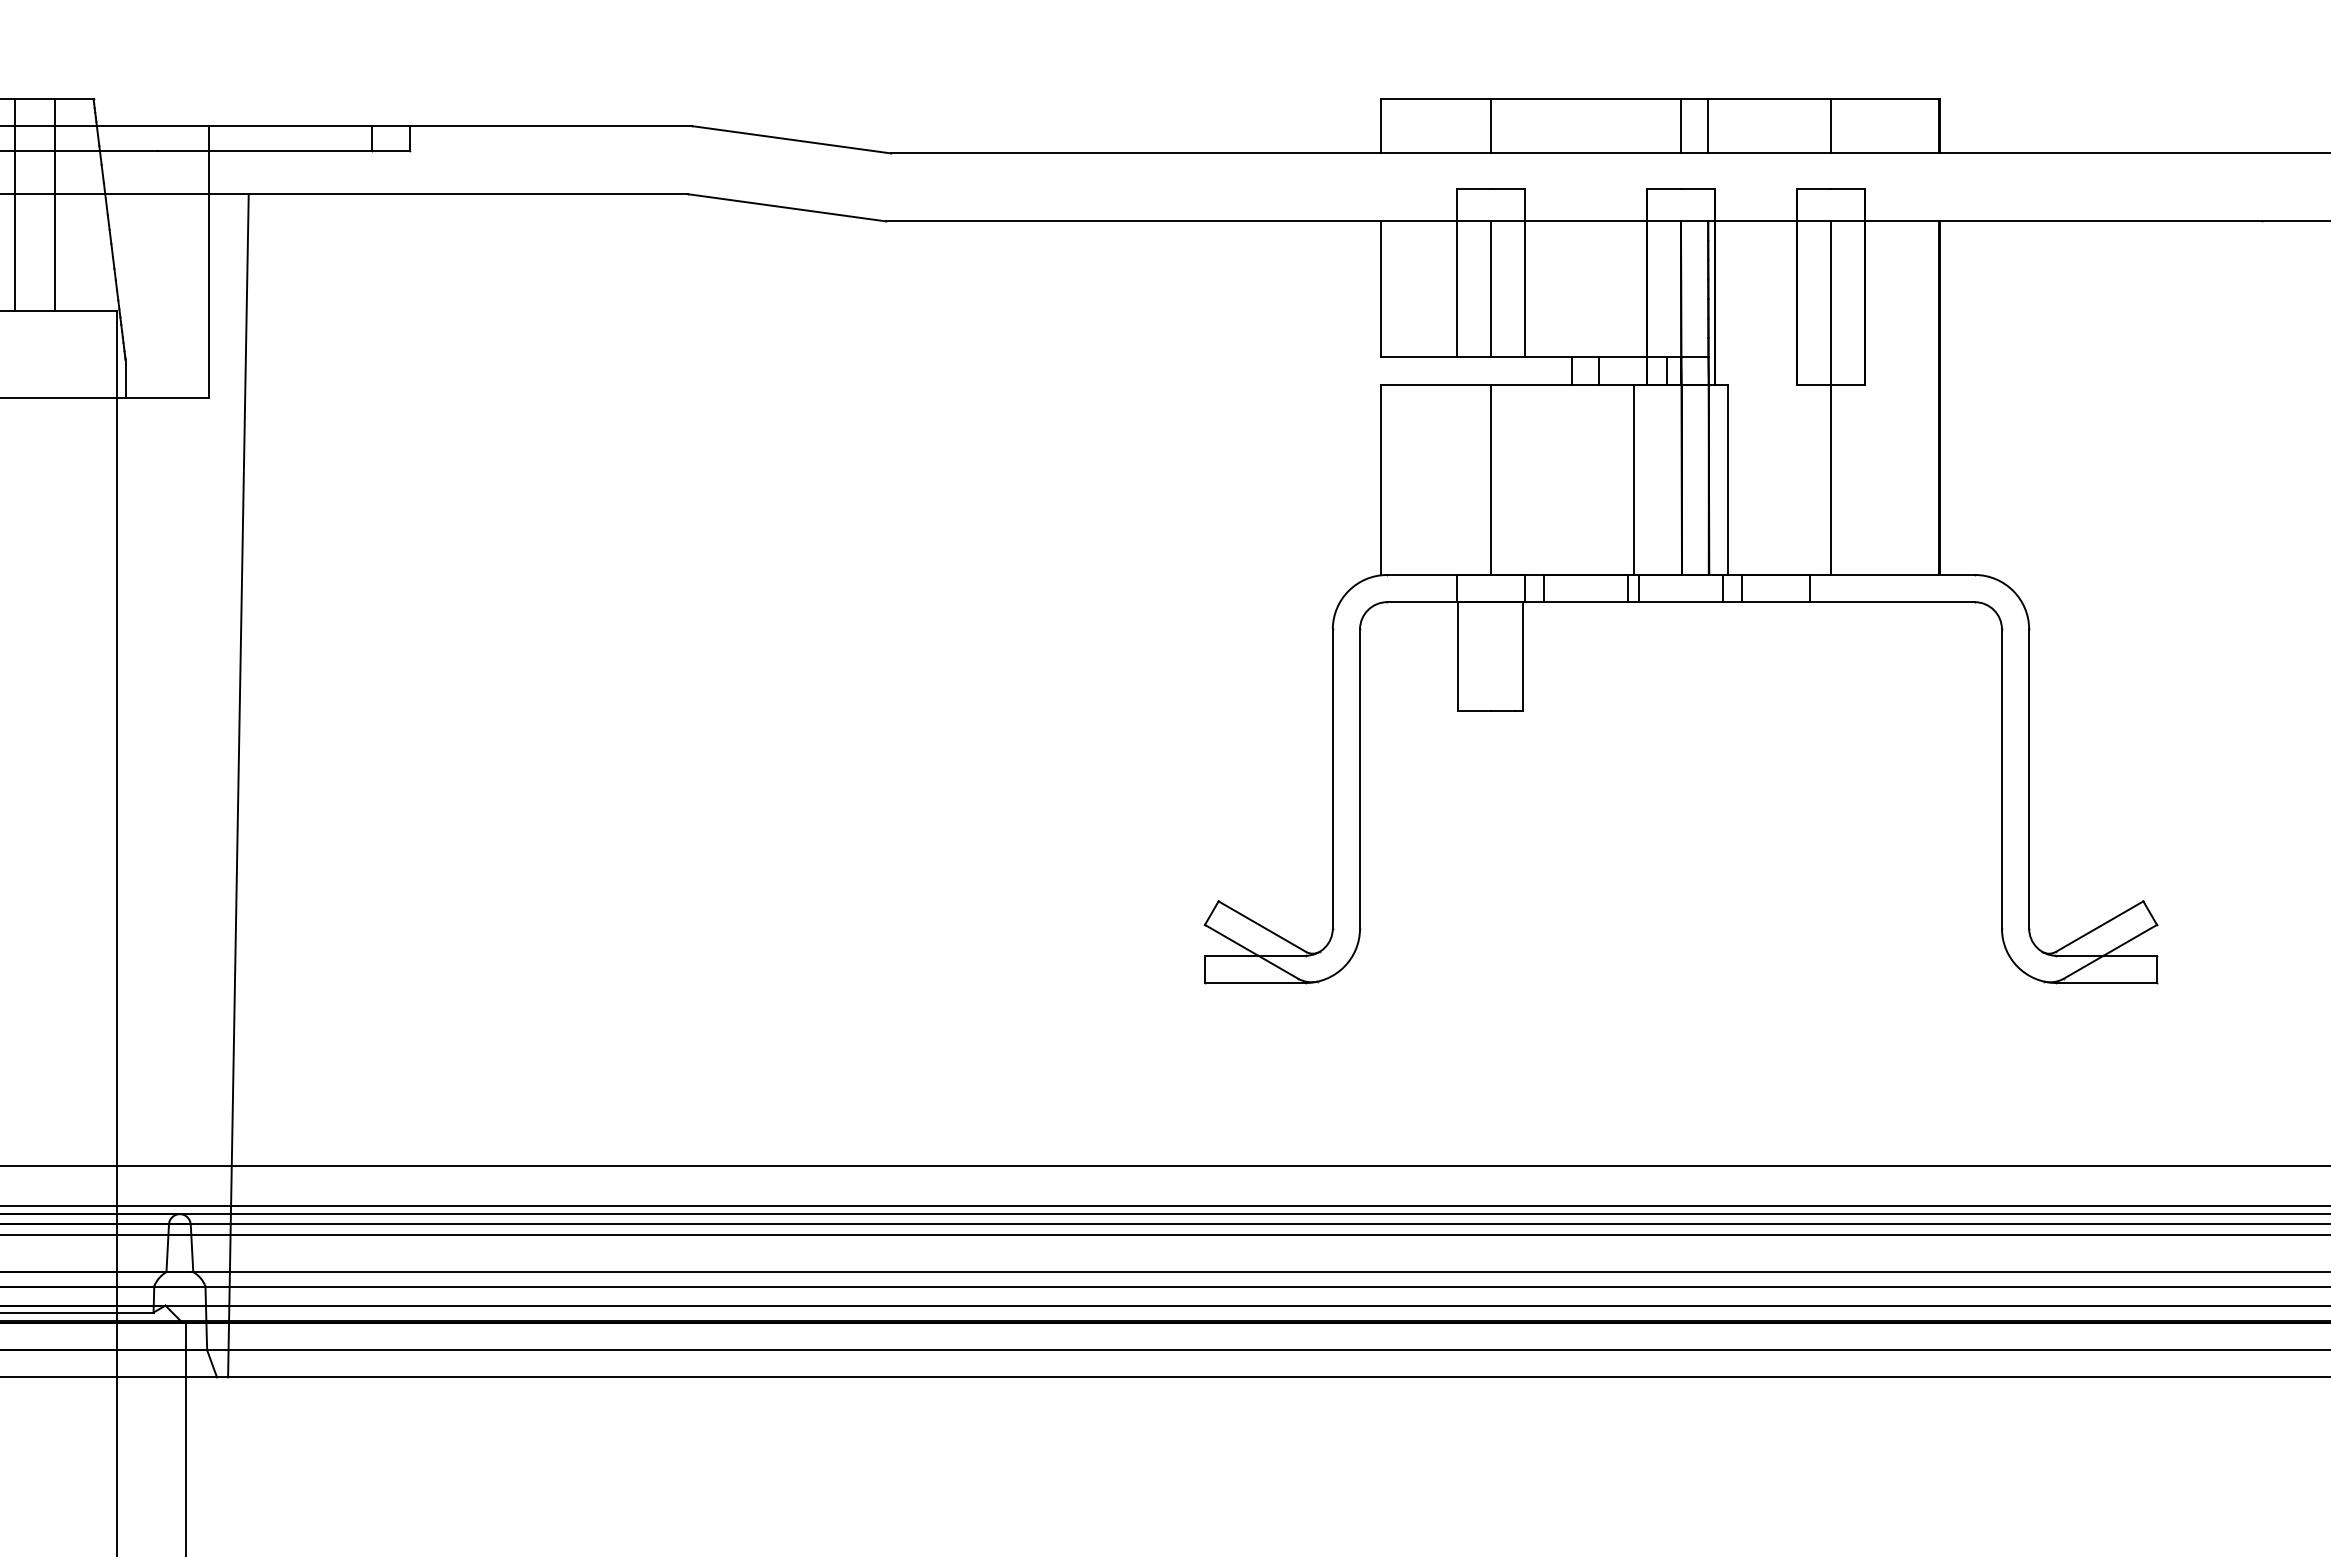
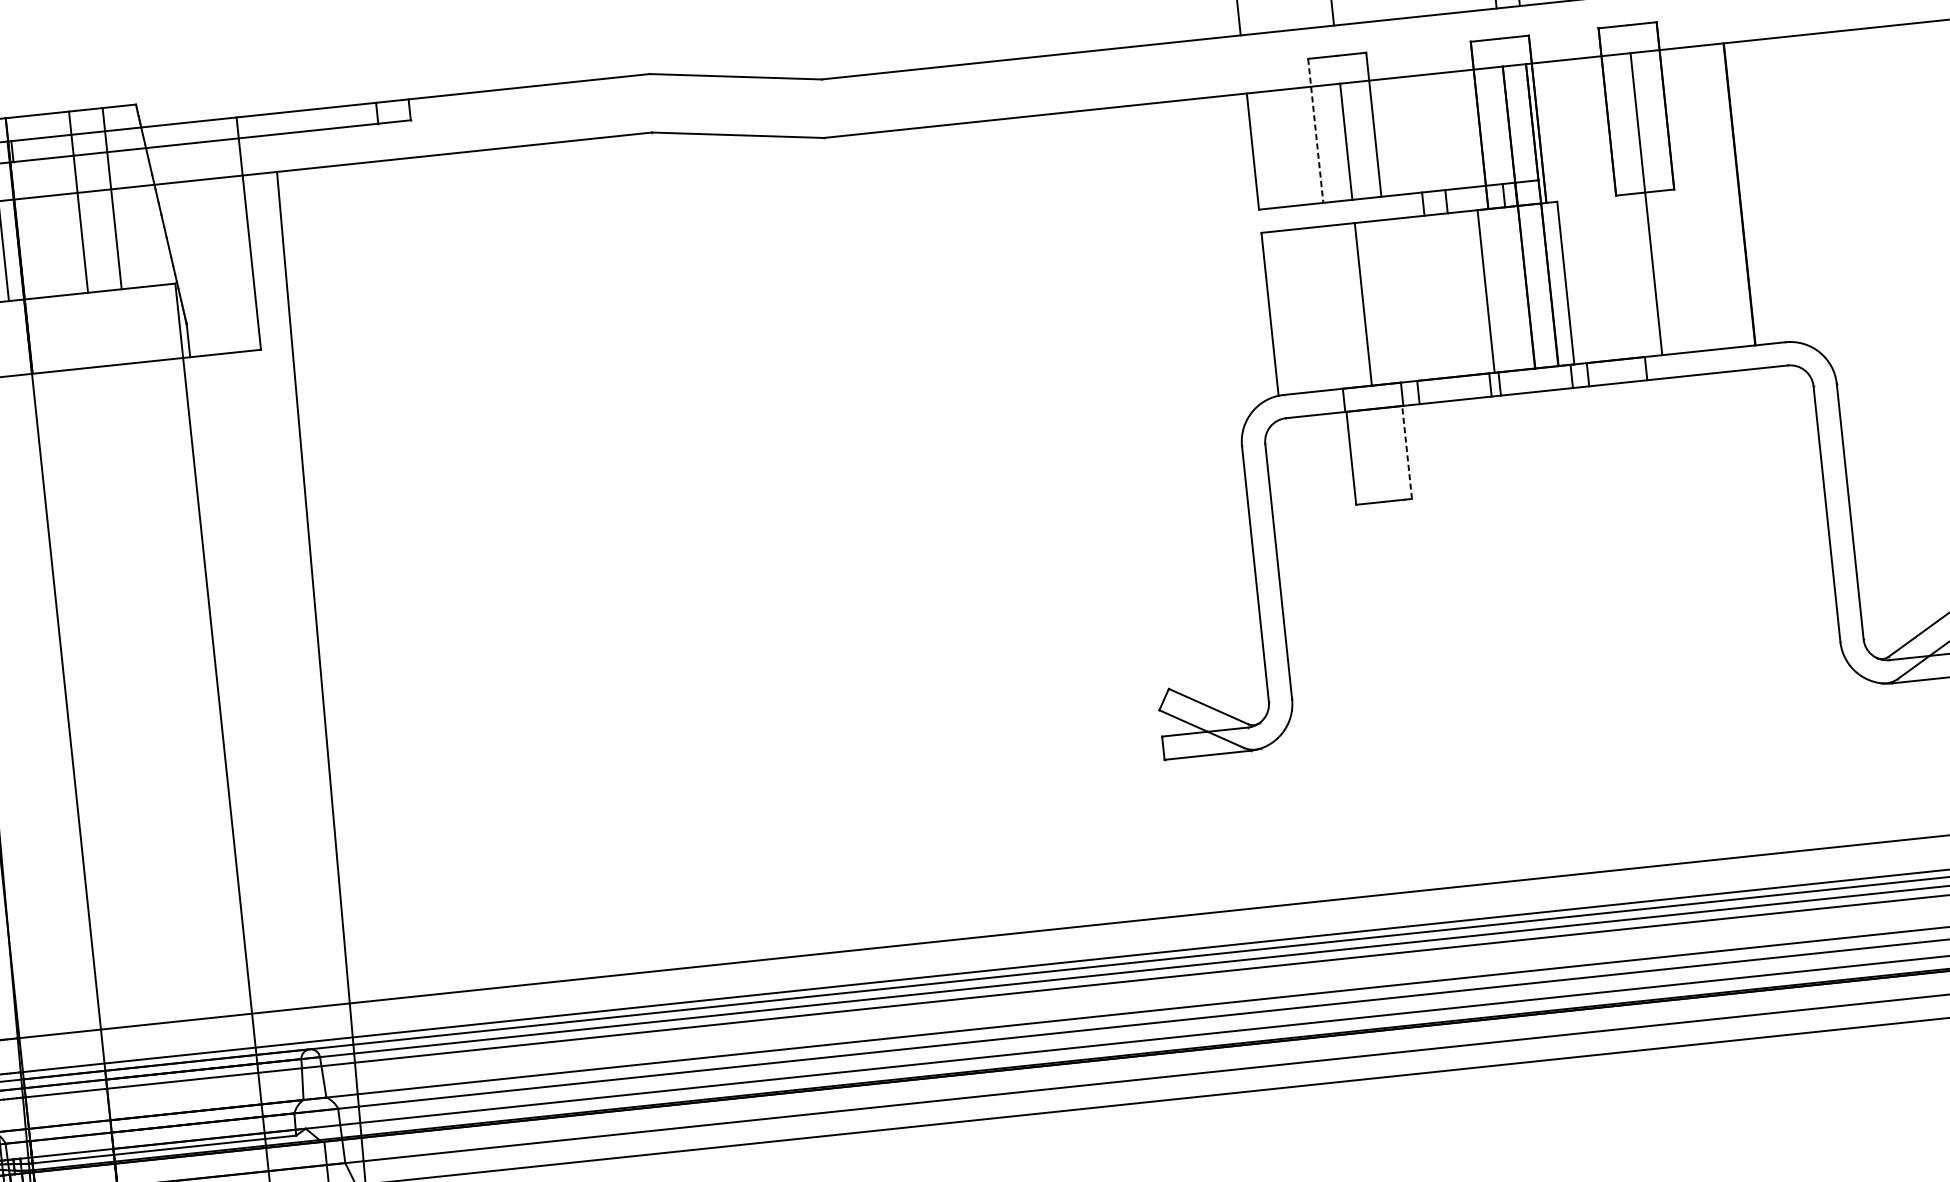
line: (1456, 273) -> (1315, 131), solid -> dashed
line: (1523, 656) -> (1407, 452), solid -> dashed

